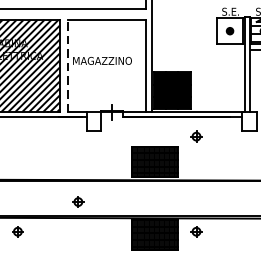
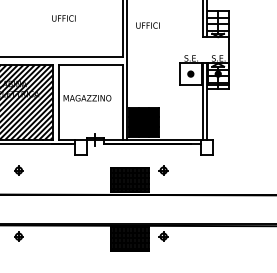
line: (67, 64) -> (59, 101), dashed -> solid
part: (196, 136) -> (163, 170), moved
part: (77, 201) -> (18, 170), moved

